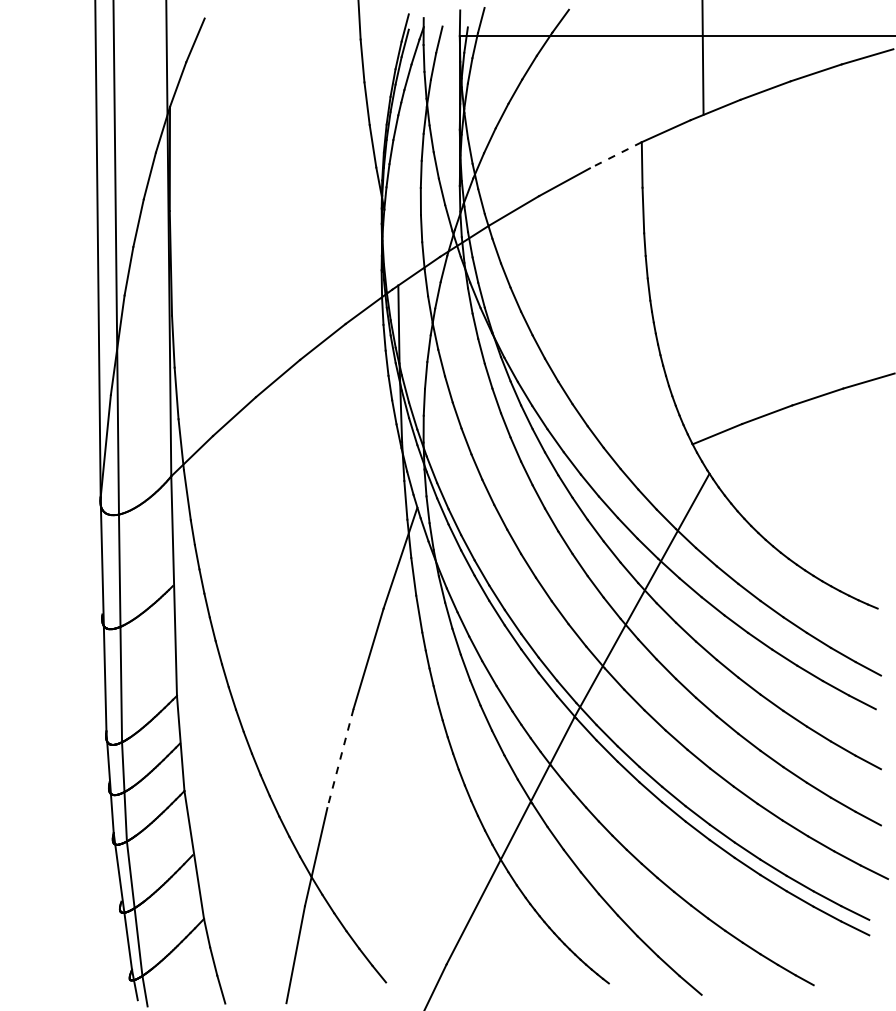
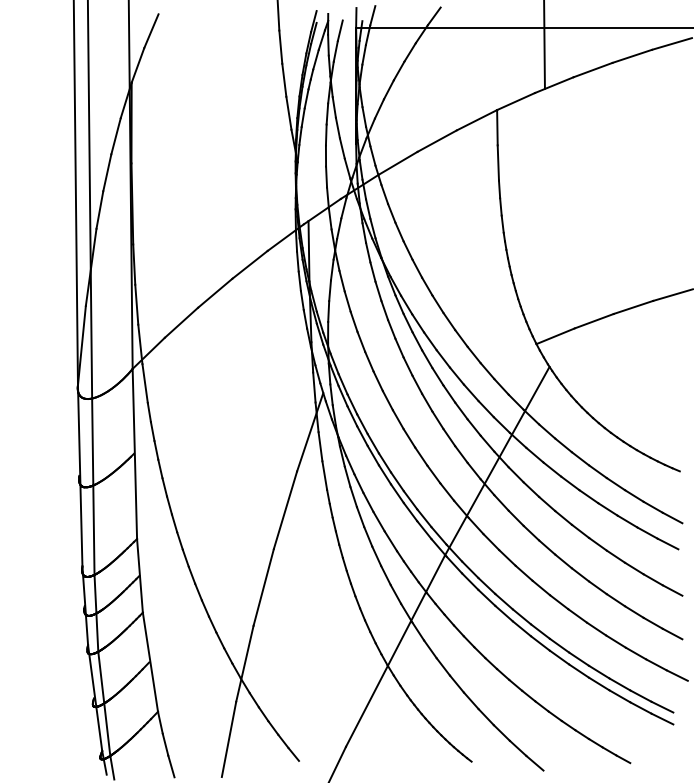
line: (615, 155) -> (476, 120), dashed -> solid
line: (340, 758) -> (263, 587), dashed -> solid

